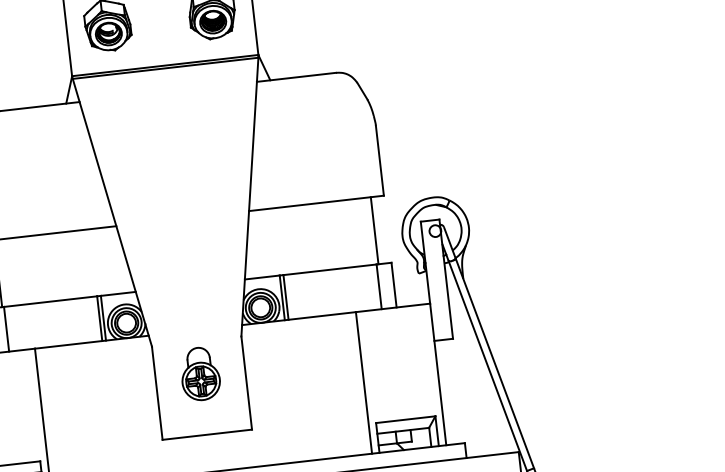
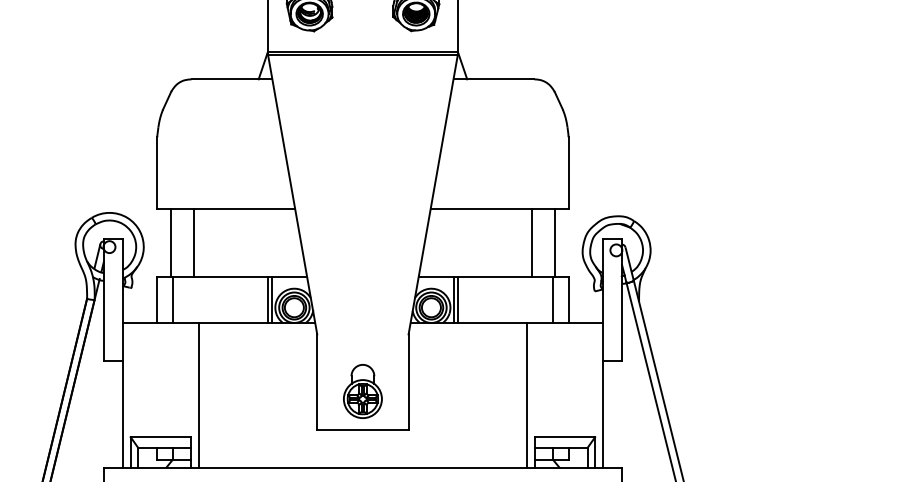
line: (352, 232) -> (532, 242), added
line: (20, 270) -> (193, 242), added
part: (199, 374) -> (362, 391), moved

